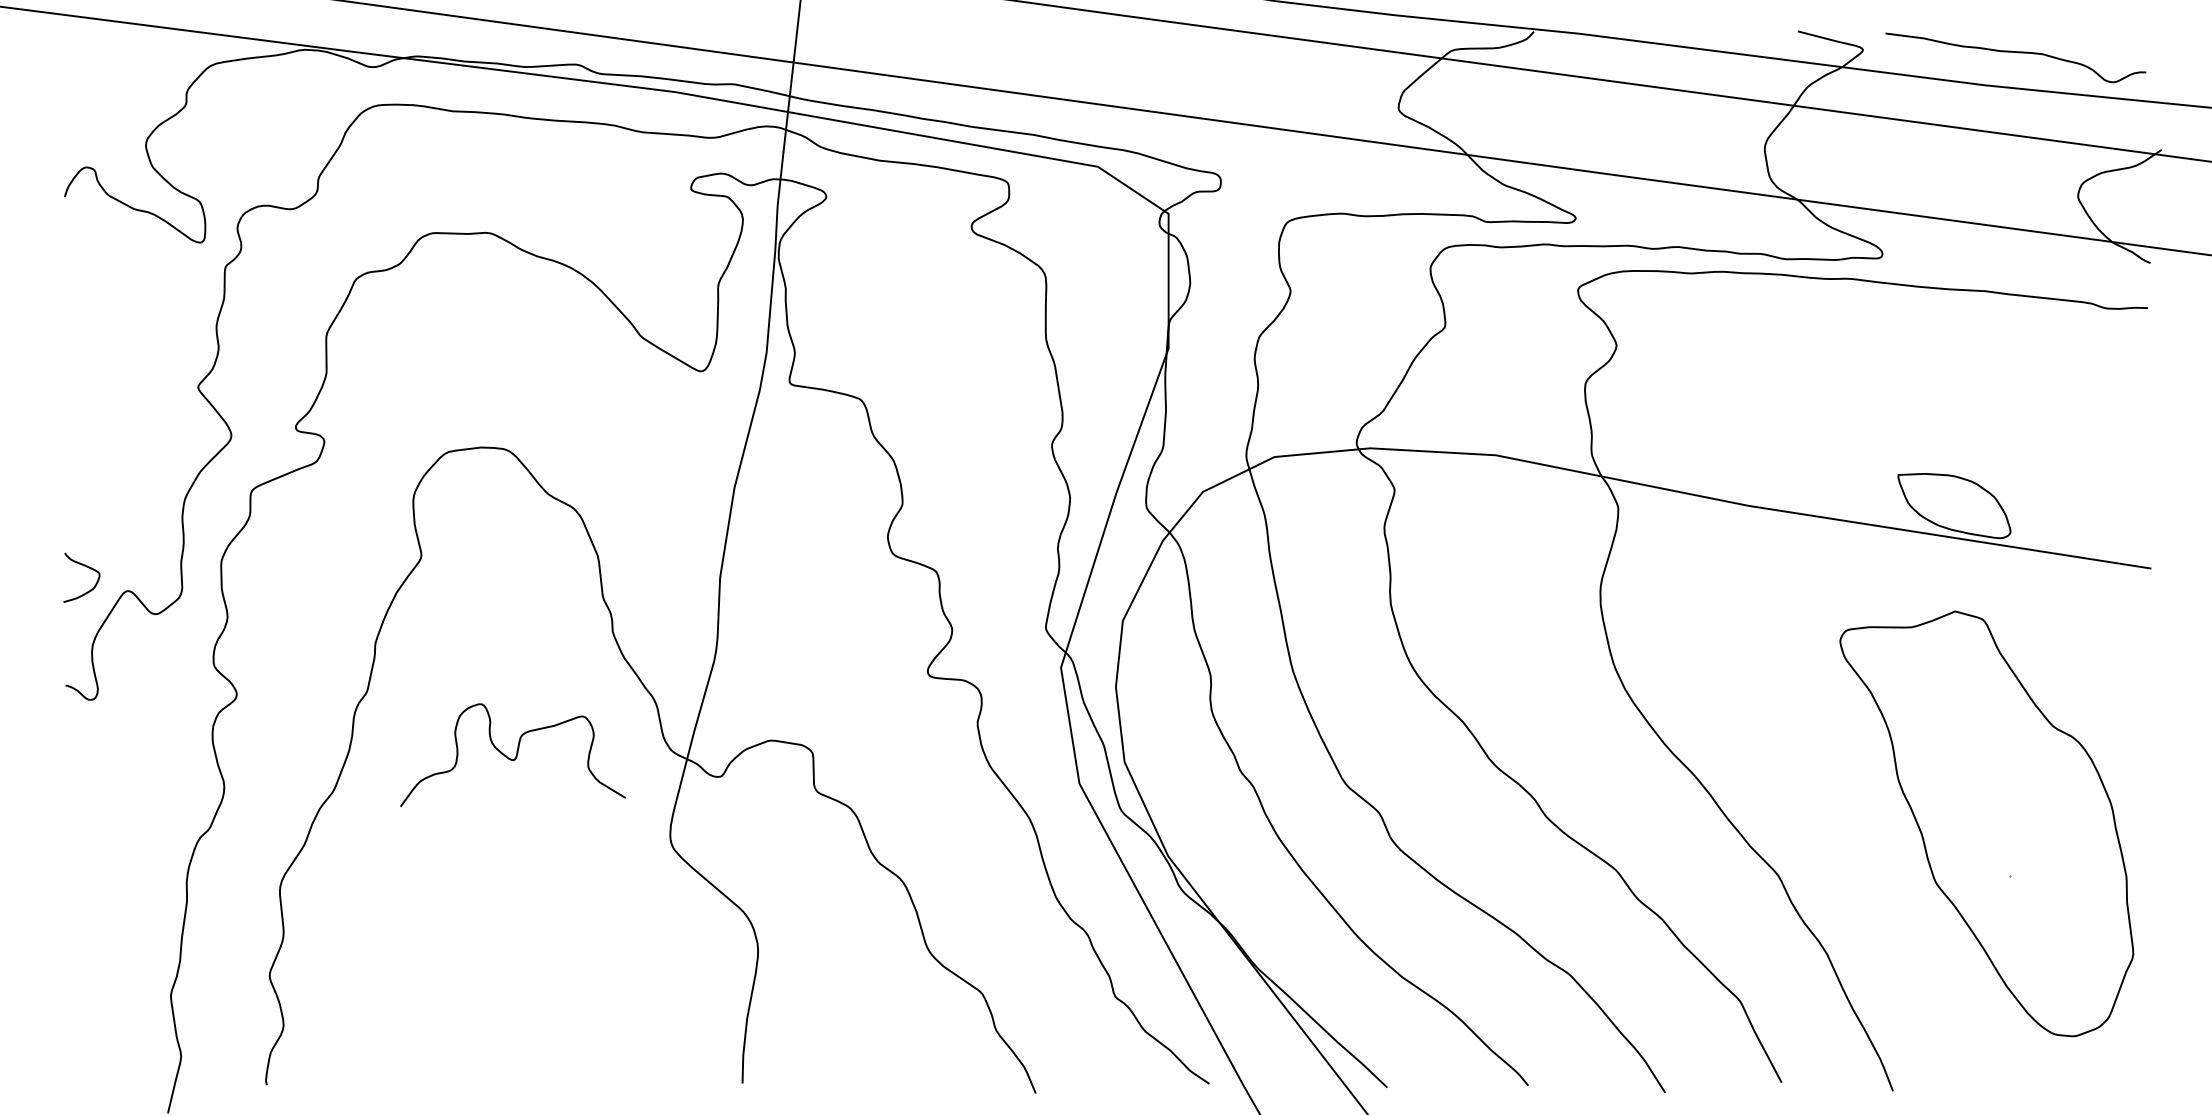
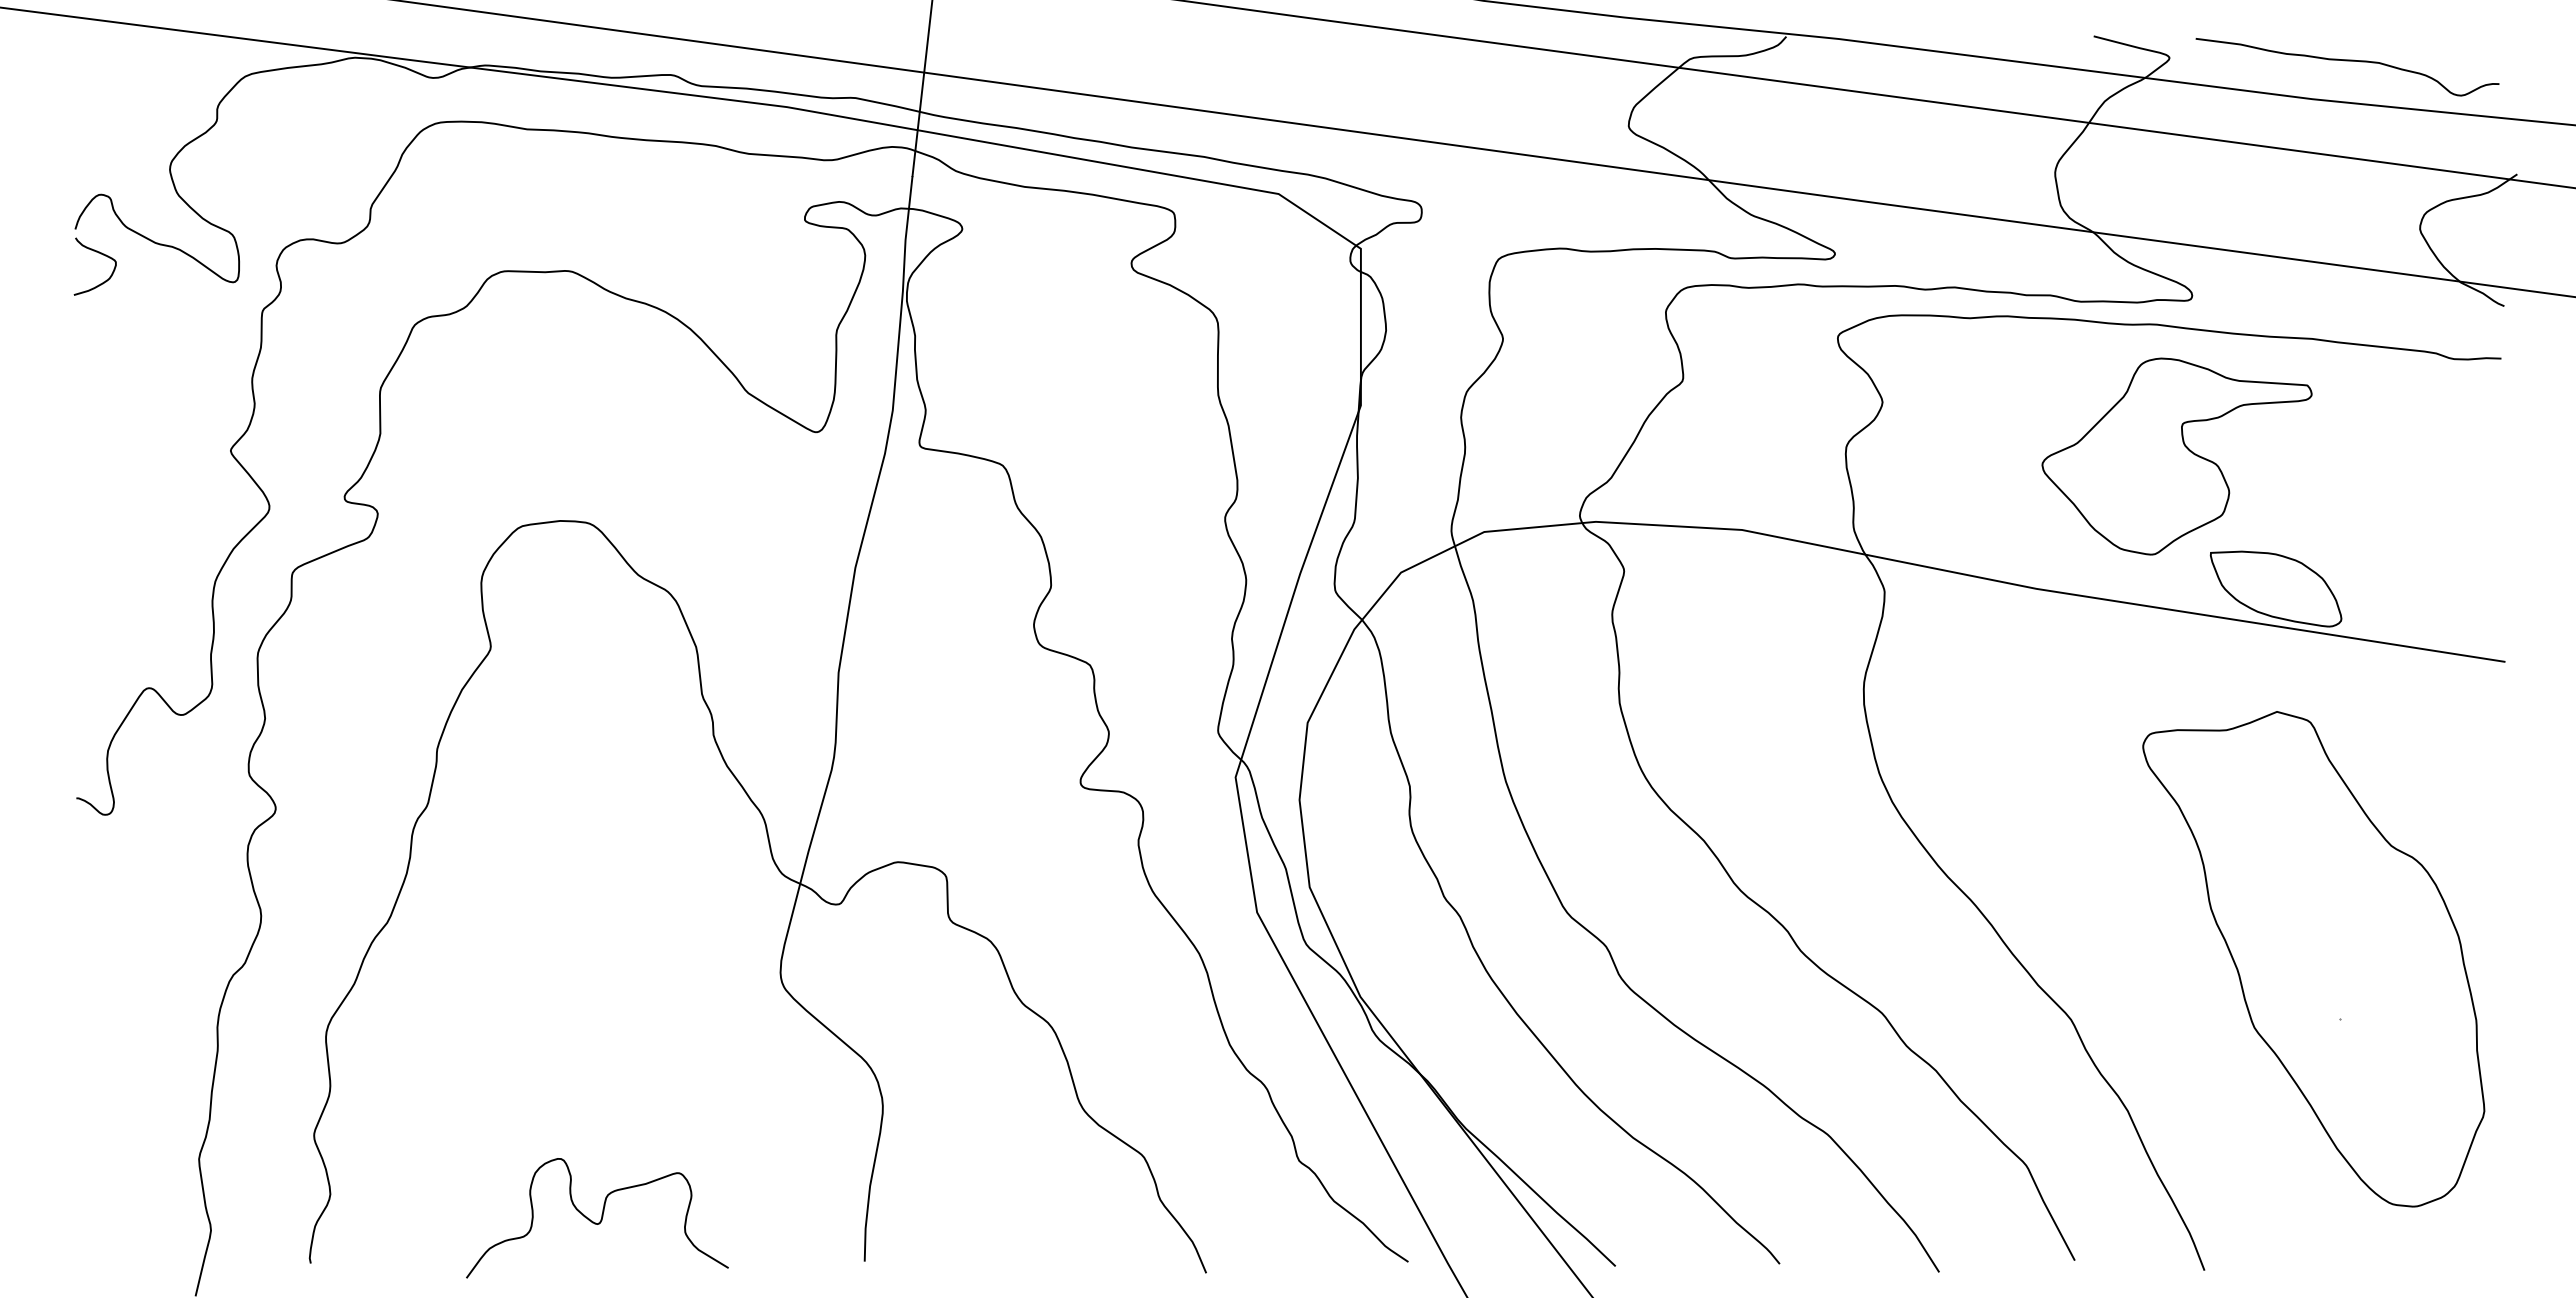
part: (1868, 392) -> (2176, 456), added
curve: (86, 567) -> (100, 254), moved
curve: (515, 756) -> (600, 1219), moved

